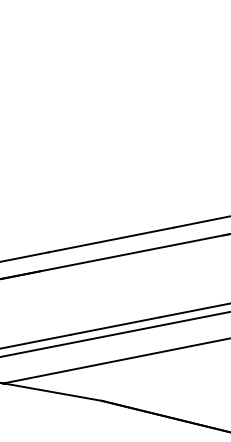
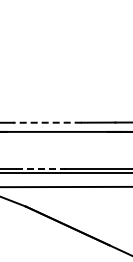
line: (109, 239) -> (46, 122), solid -> dashed
line: (114, 326) -> (40, 168), solid -> dashed

